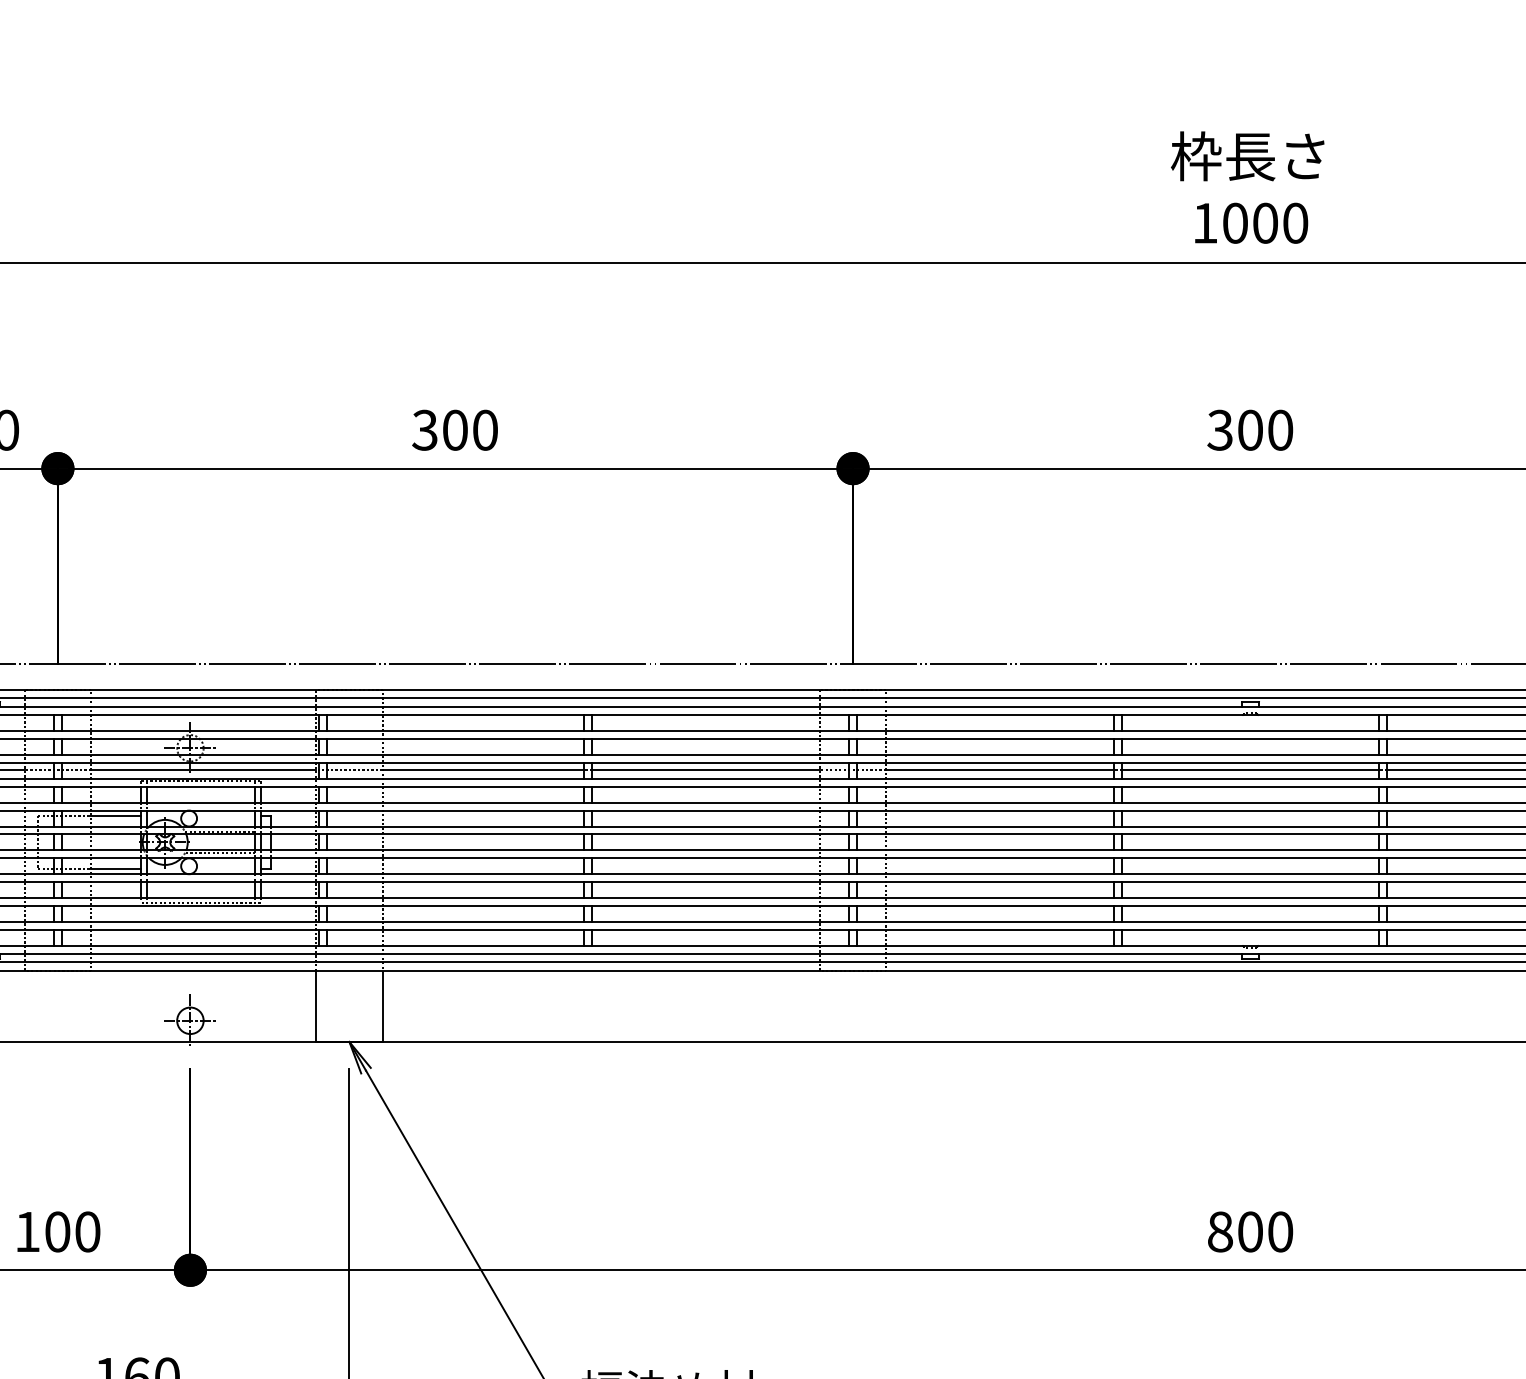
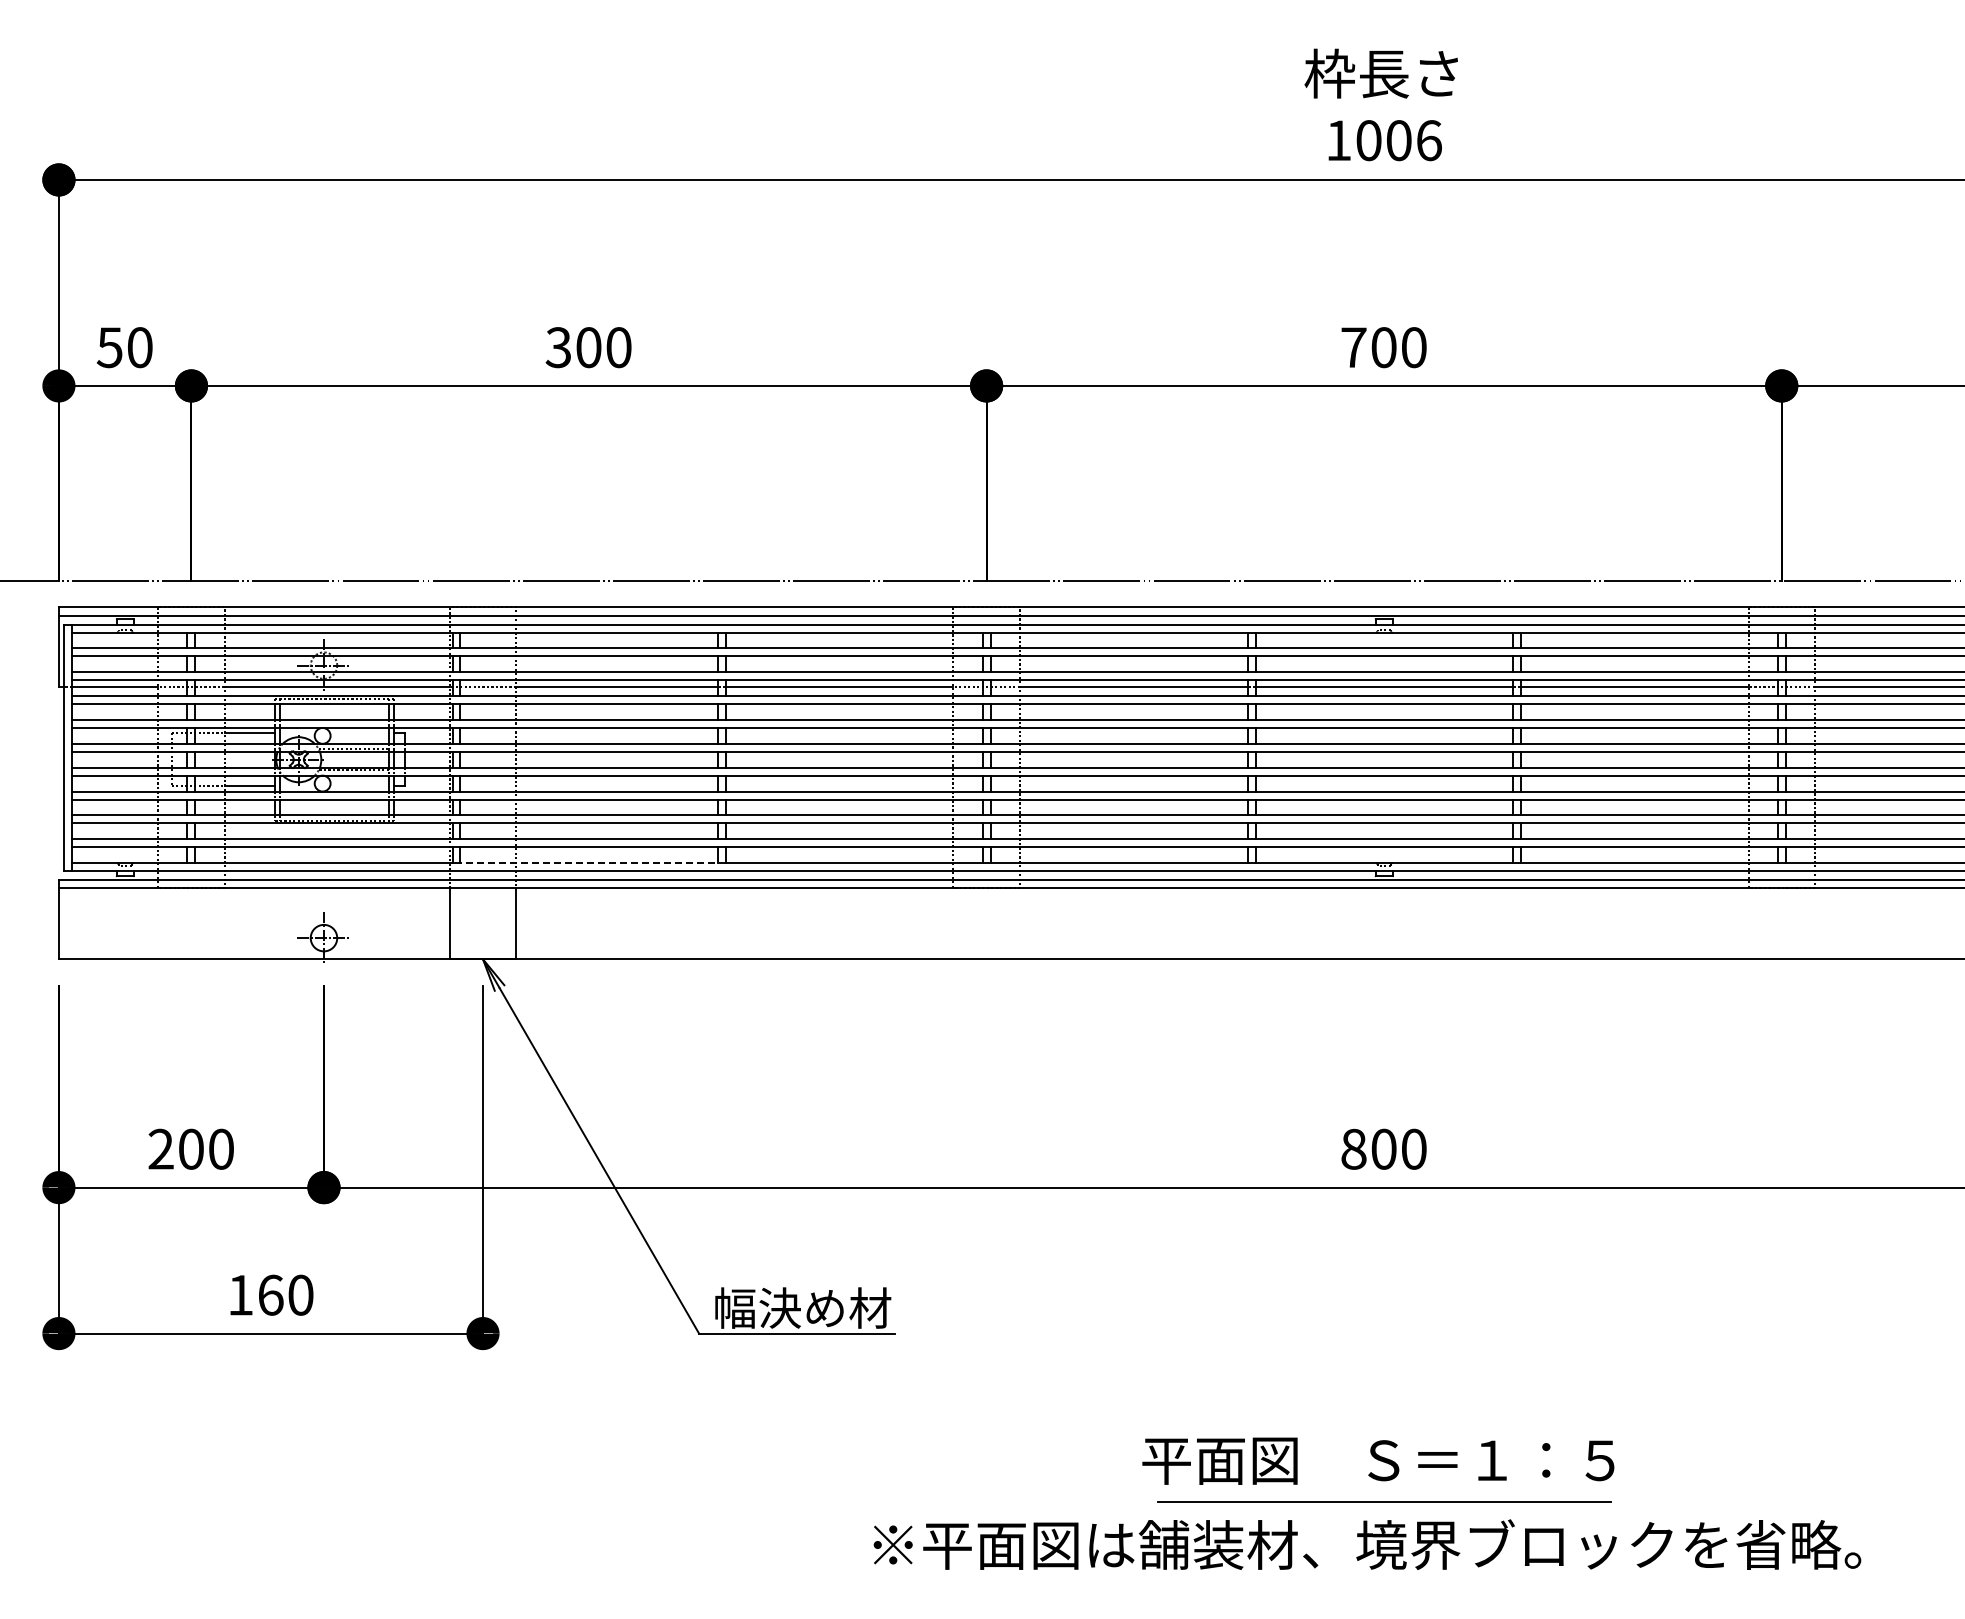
text: (1295, 223) -> (1429, 140), 1000 -> 1006
text: (1219, 430) -> (1353, 347), 300 -> 700
line: (459, 946) -> (593, 863), solid -> dashed
text: (26, 1231) -> (160, 1148), 100 -> 200

